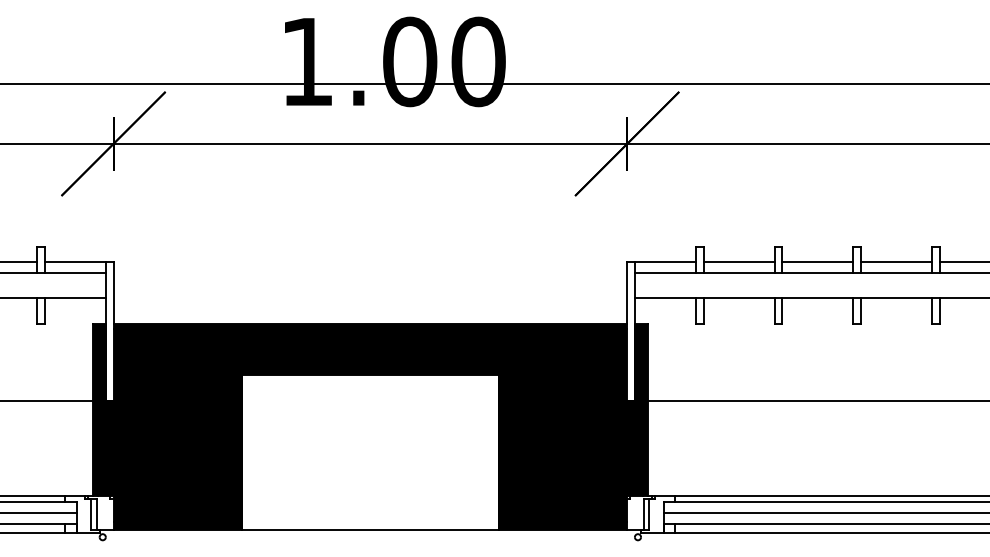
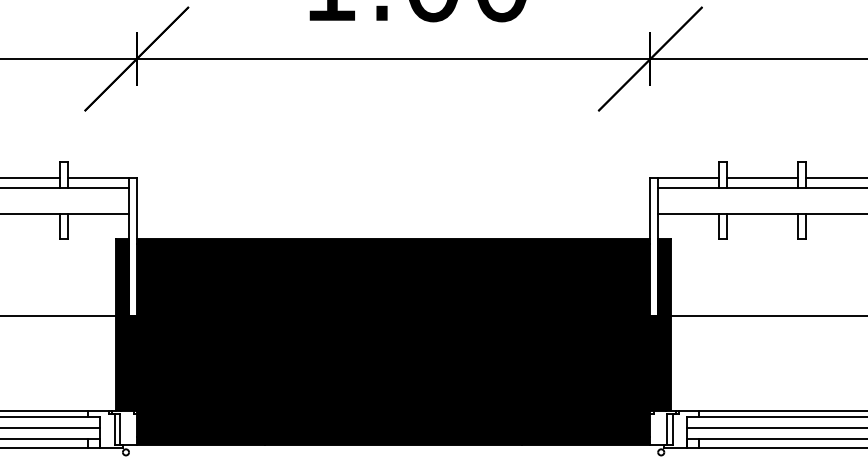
fill: (369, 452) -> (392, 367), added

